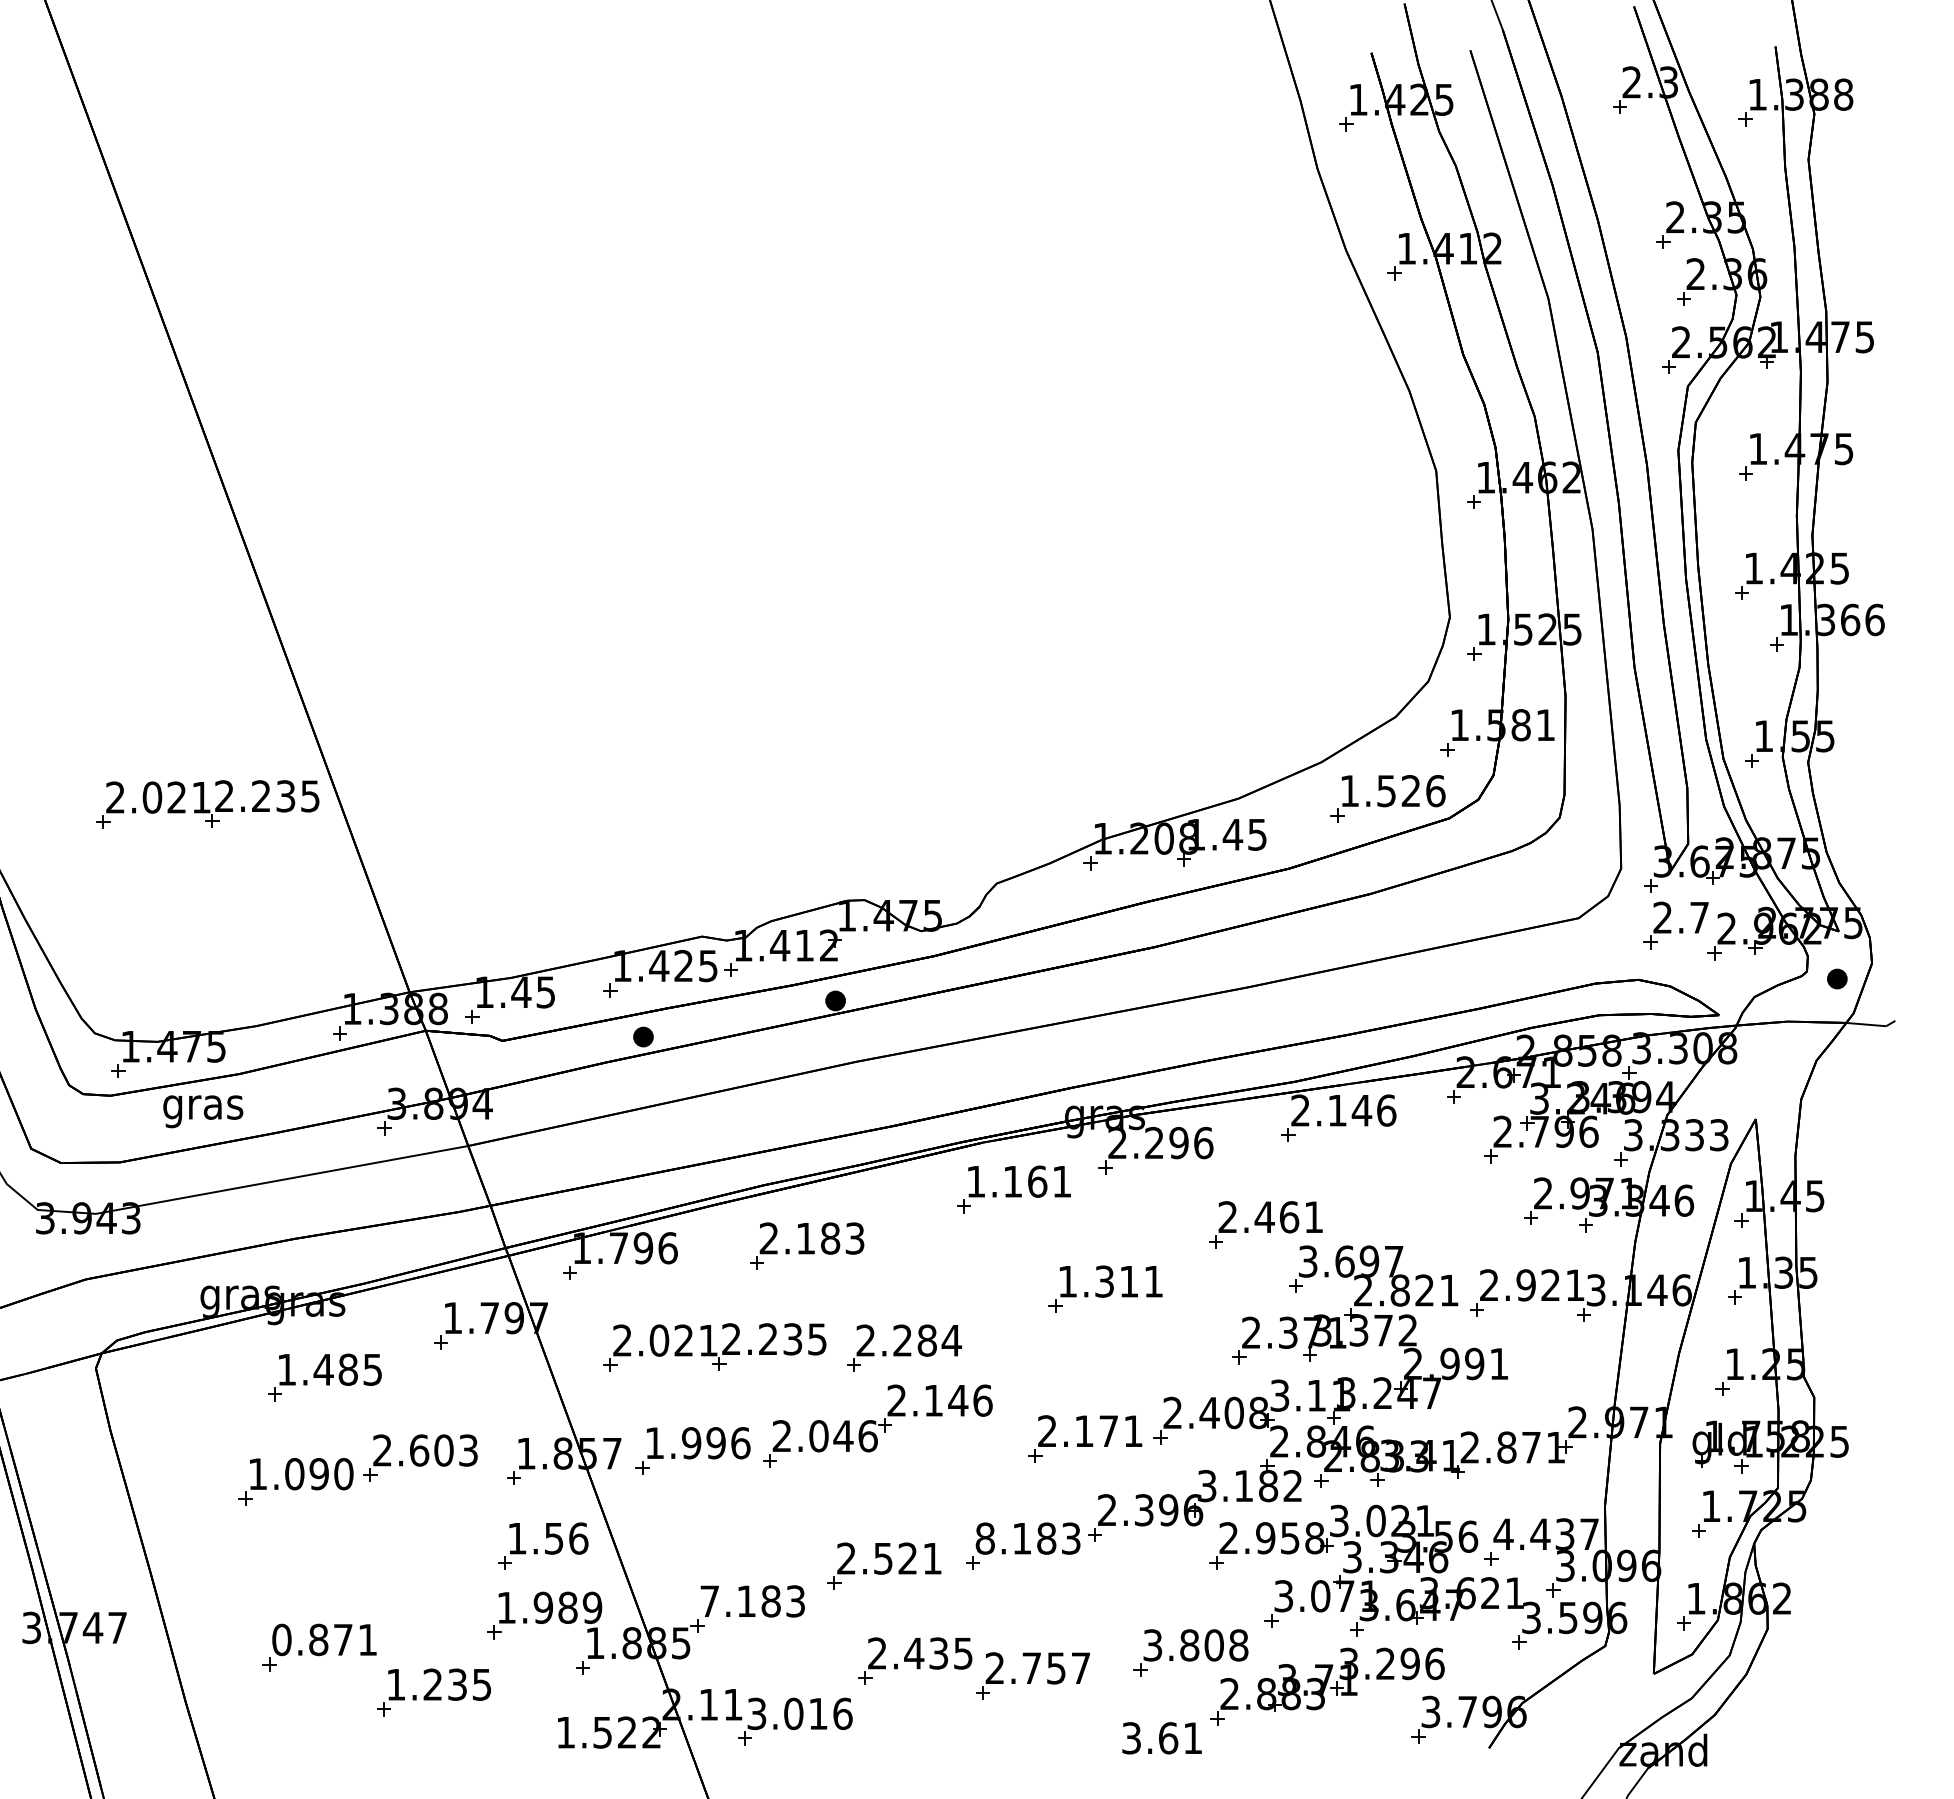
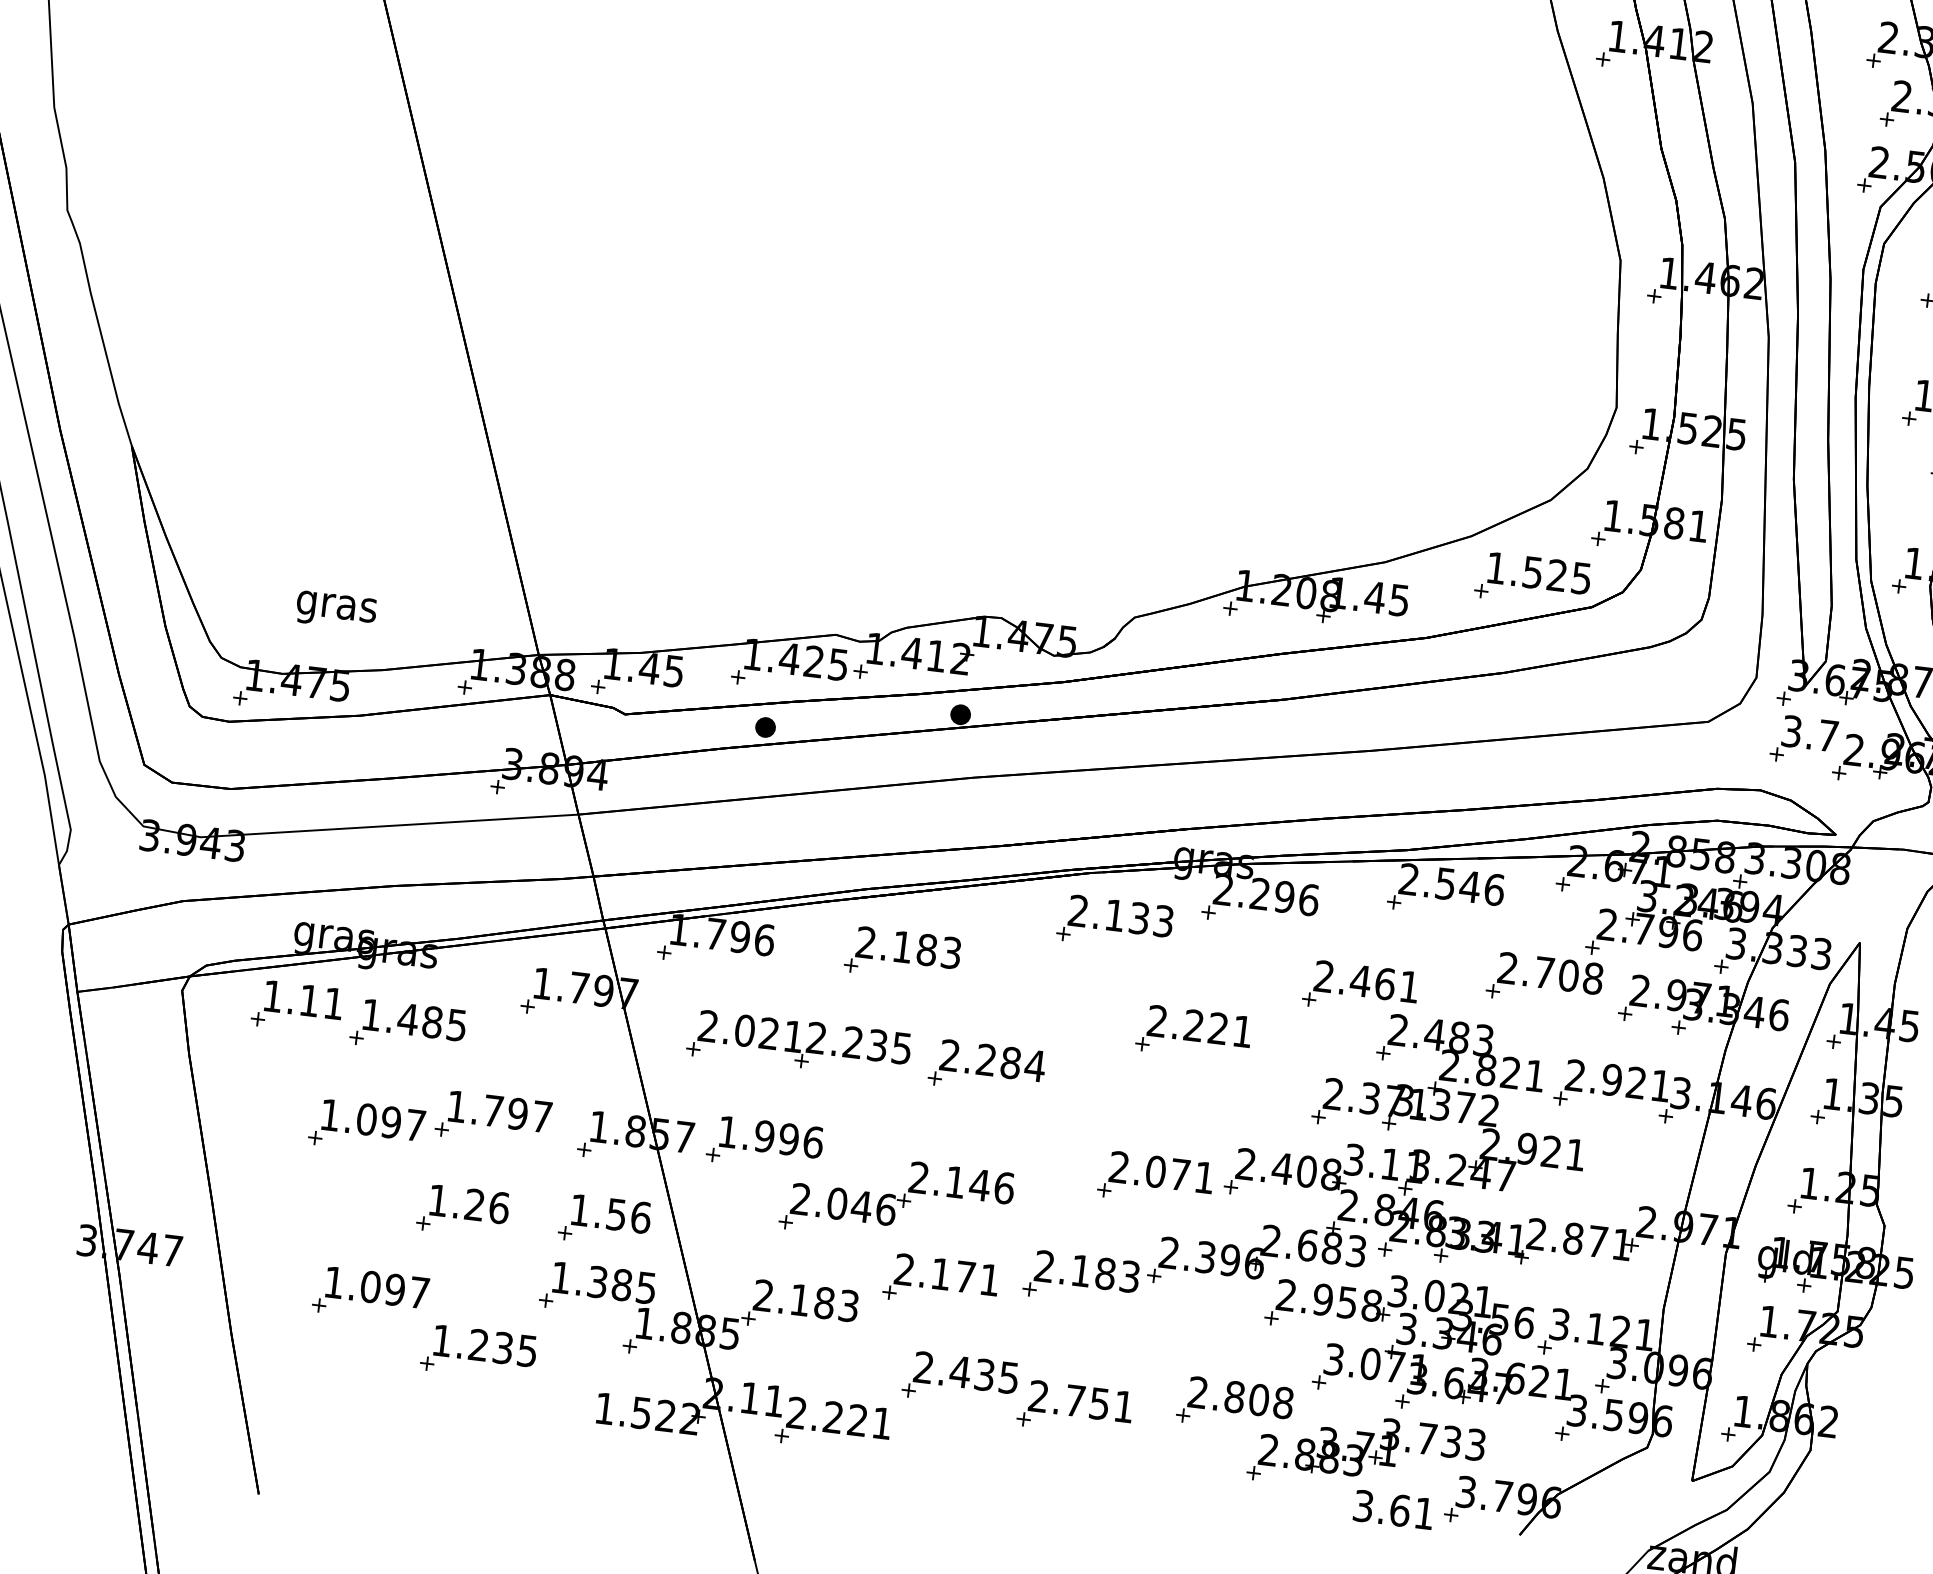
text: (1435, 791) -> (1581, 578), 1.526 -> 1.525
part: (207, 804) -> (360, 444), removed
text: (1662, 917) -> (1791, 731), 2.7 -> 3.7
text: (1337, 1110) -> (1445, 883), 2.146 -> 2.546
text: (203, 1111) -> (336, 610), moved
text: (1018, 1181) -> (1120, 915), 1.161 -> 2.133
part: (1447, 1194) -> (1544, 980), added
text: (1350, 1261) -> (1440, 1035), 3.697 -> 2.483
text: (1097, 1281) -> (1186, 1024), 1.311 -> 2.221
text: (1474, 1363) -> (1551, 1151), 2.991 -> 2.921
part: (211, 1370) -> (296, 1006), added
part: (877, 1425) -> (896, 1200), moved
text: (1084, 1431) -> (1156, 1172), 2.171 -> 2.071
text: (425, 1450) -> (499, 1111), 2.603 -> 1.797
text: (343, 1474) -> (415, 1125), 1.090 -> 1.097
text: (1249, 1486) -> (1313, 1246), 3.182 -> 2.683
text: (1545, 1534) -> (1601, 1329), 4.437 -> 3.121
text: (984, 1538) -> (1043, 1266), 8.183 -> 2.183
part: (401, 1553) -> (463, 1211), added
text: (895, 1558) -> (953, 1275), 2.521 -> 2.171
text: (709, 1600) -> (763, 1294), 7.183 -> 2.183
text: (567, 1607) -> (621, 1284), 1.989 -> 1.385
text: (324, 1639) -> (376, 1287), 0.871 -> 1.097
text: (1152, 1645) -> (1197, 1392), 3.808 -> 2.808
text: (1410, 1663) -> (1451, 1441), 3.296 -> 3.733
text: (1080, 1667) -> (1123, 1405), 2.757 -> 2.751
text: (799, 1713) -> (839, 1417), 3.016 -> 2.221
text: (1161, 1738) -> (1393, 1510), moved

